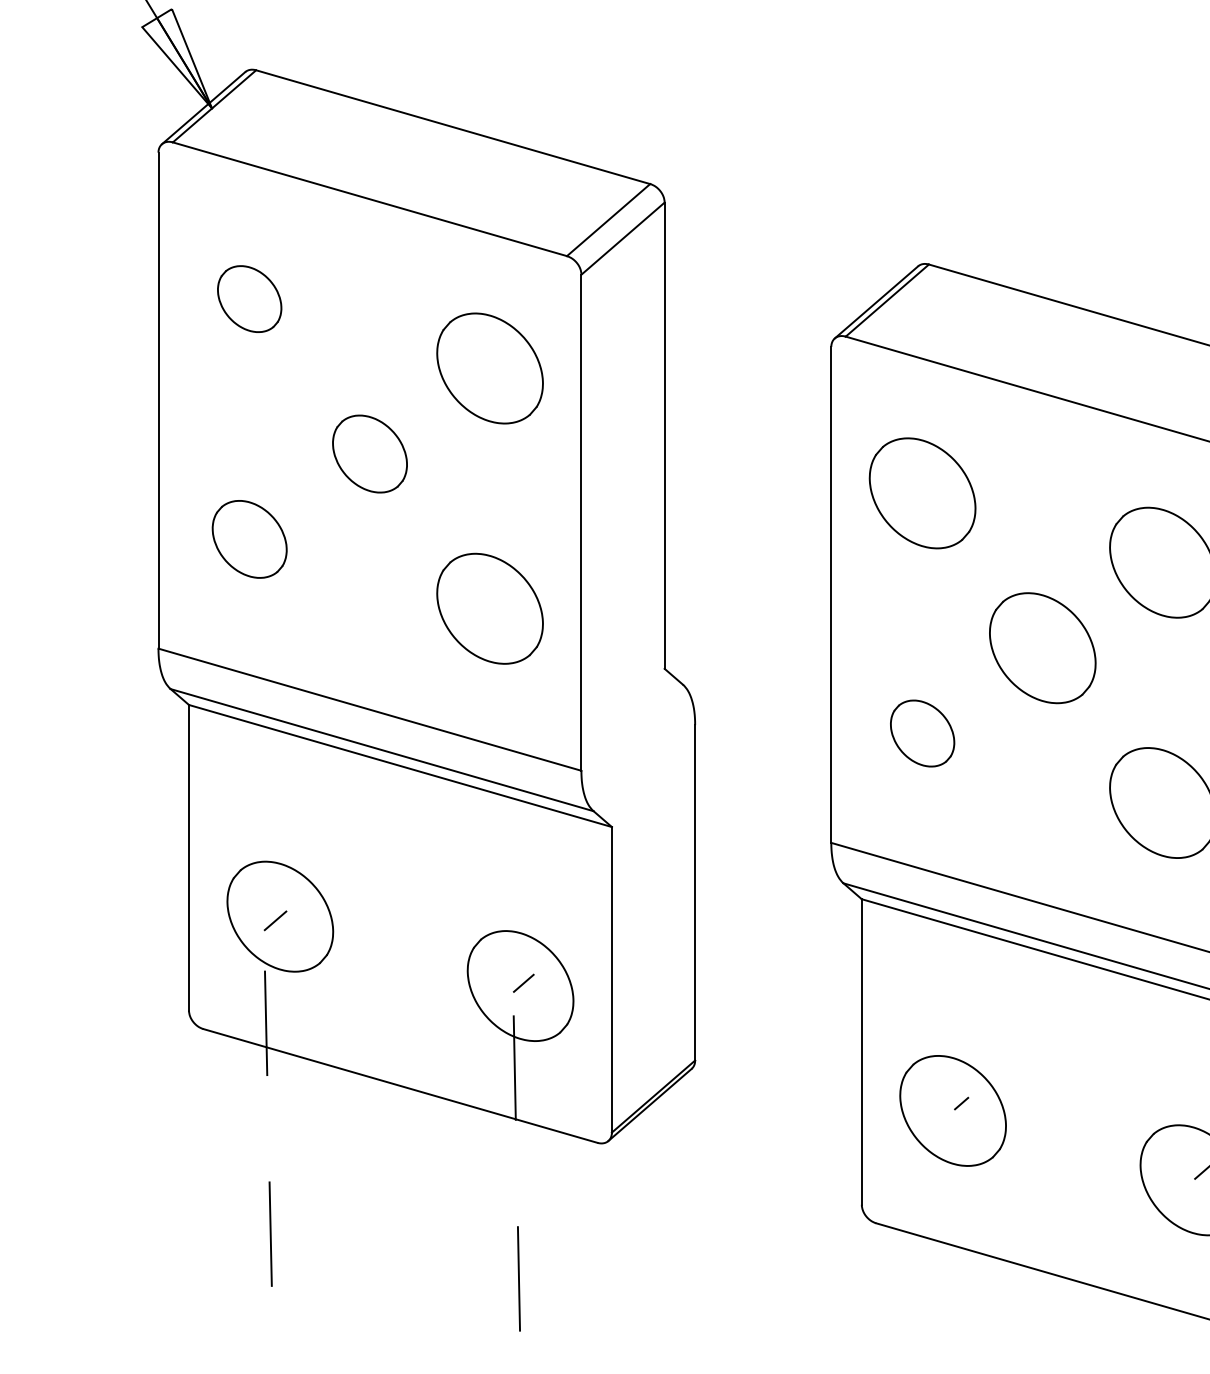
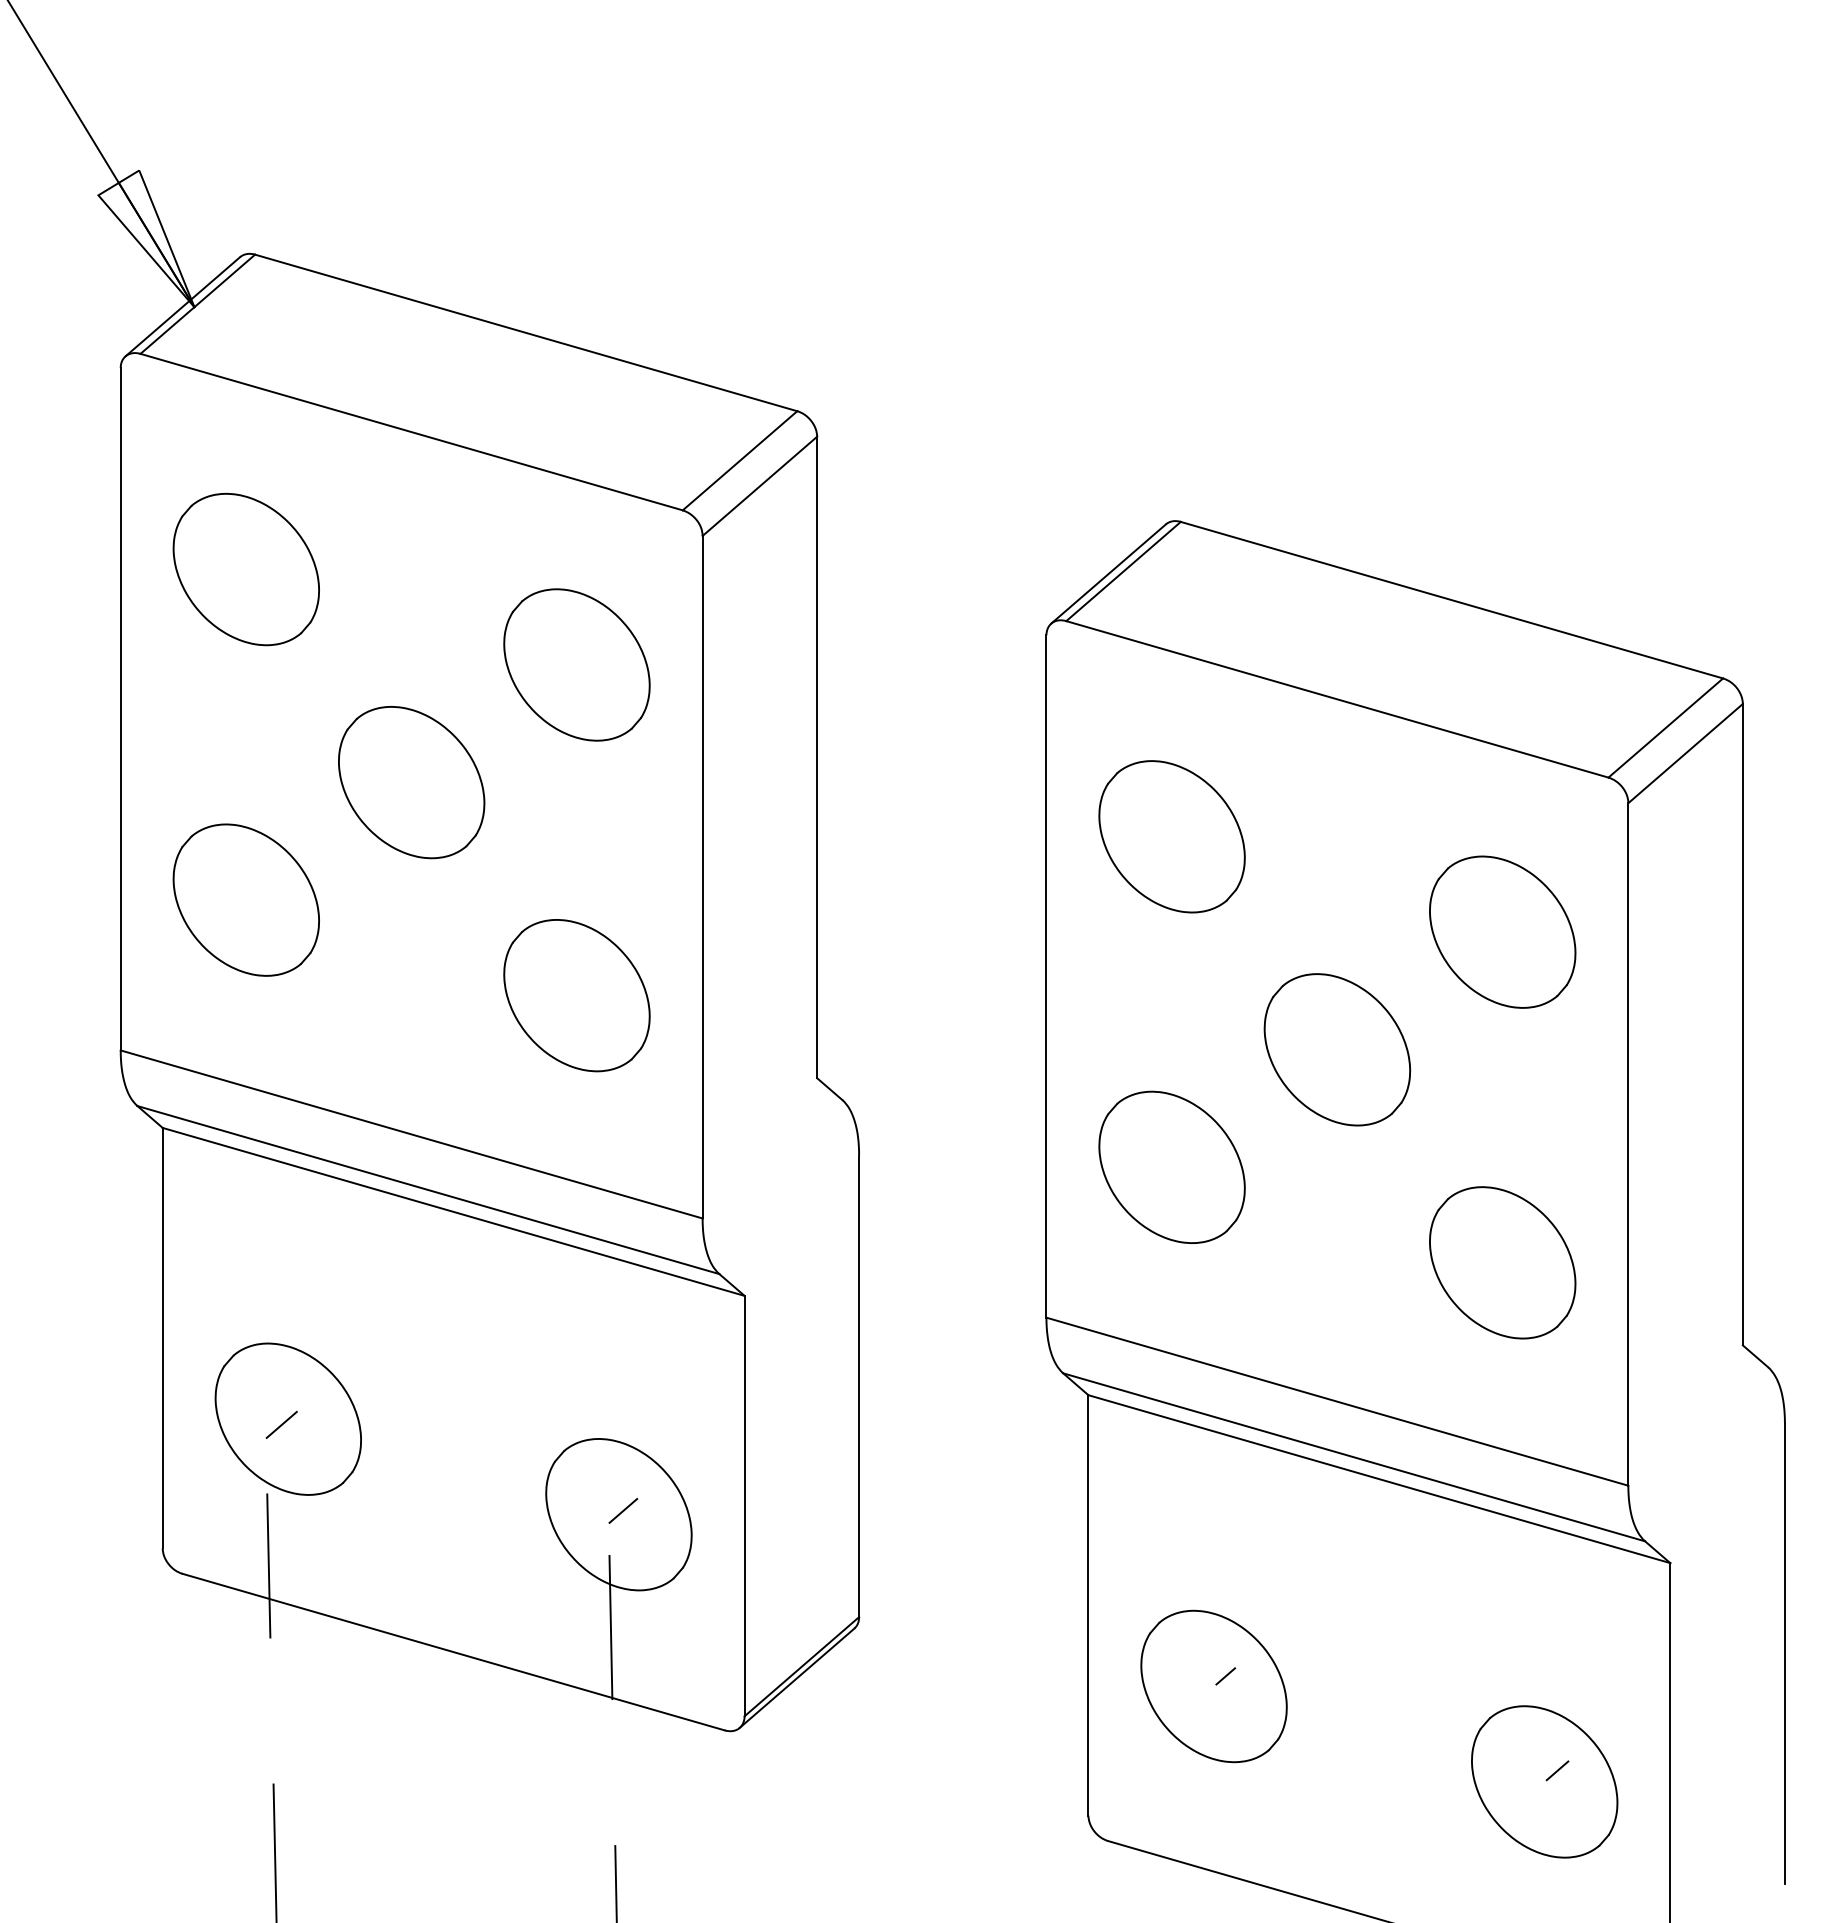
part: (249, 299) -> (245, 569), size x1.67
part: (369, 453) -> (411, 782), size x1.43
part: (249, 538) -> (245, 899), size x1.43
part: (922, 733) -> (1171, 1166), size x1.67

